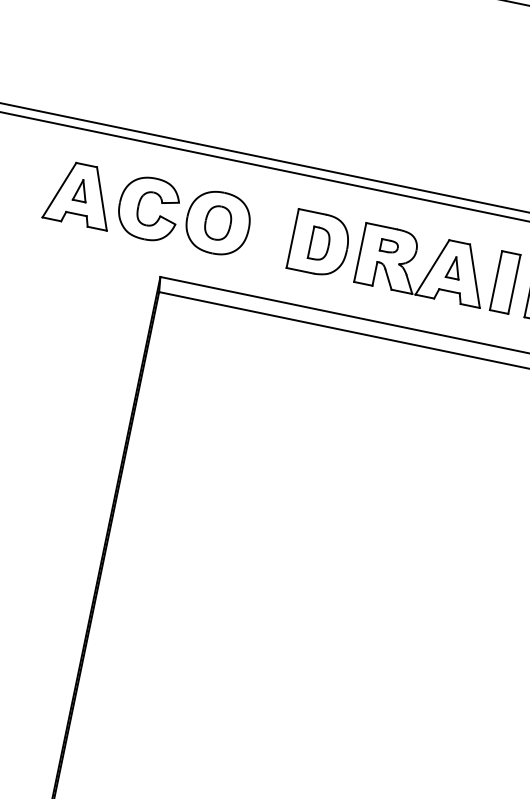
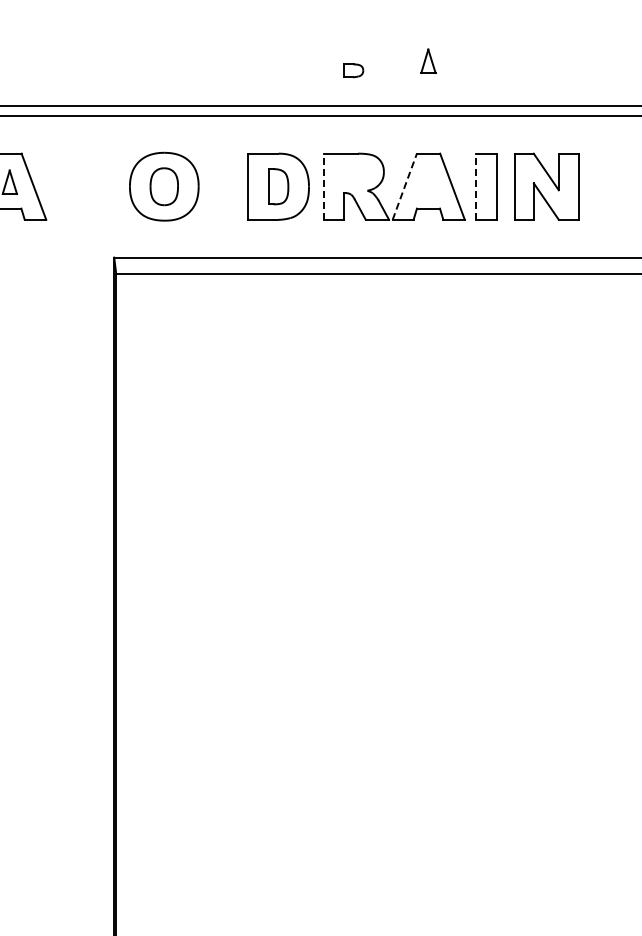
part: (139, 206) -> (75, 186), removed
part: (389, 246) -> (353, 70), moved
line: (360, 252) -> (323, 186), solid -> dashed
line: (432, 267) -> (404, 186), solid -> dashed
part: (454, 267) -> (428, 60), moved
line: (496, 280) -> (476, 186), solid -> dashed

